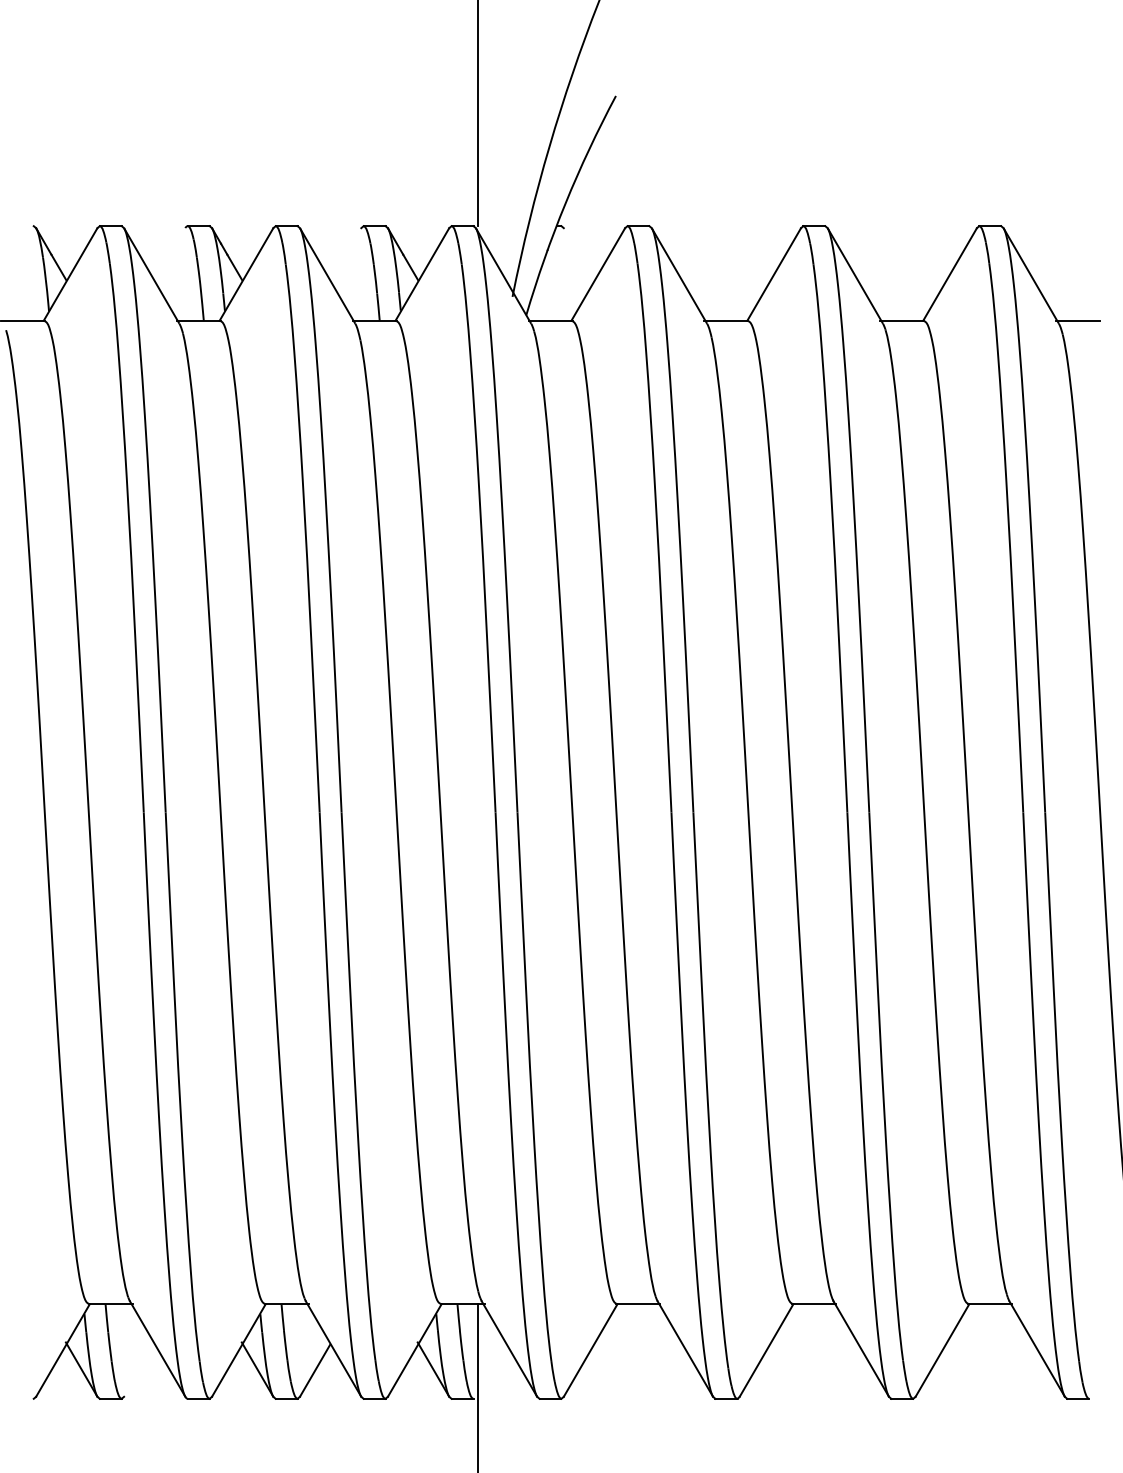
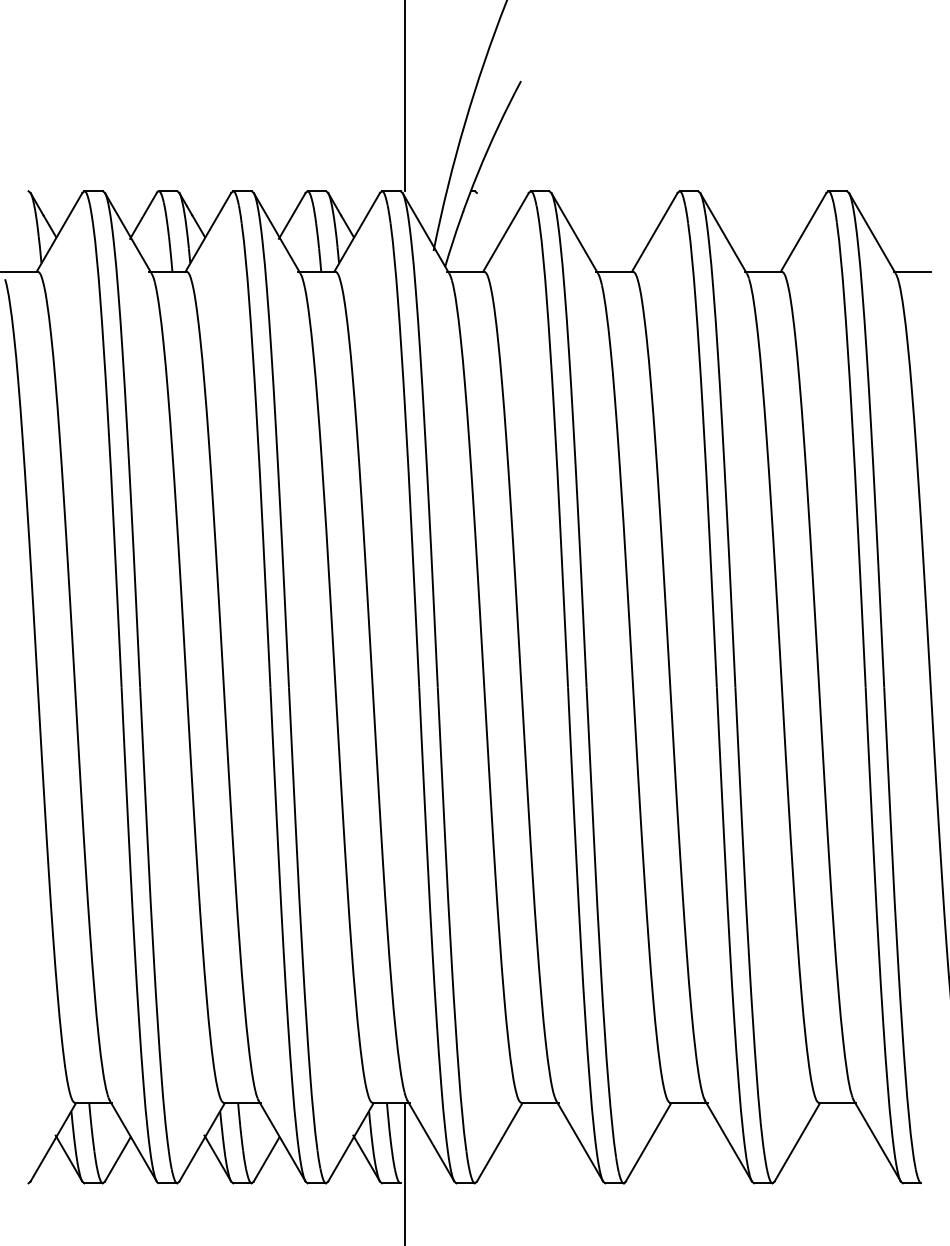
line: (169, 255) -> (143, 216), added
line: (345, 255) -> (292, 216), added
line: (139, 1370) -> (117, 1159), added

